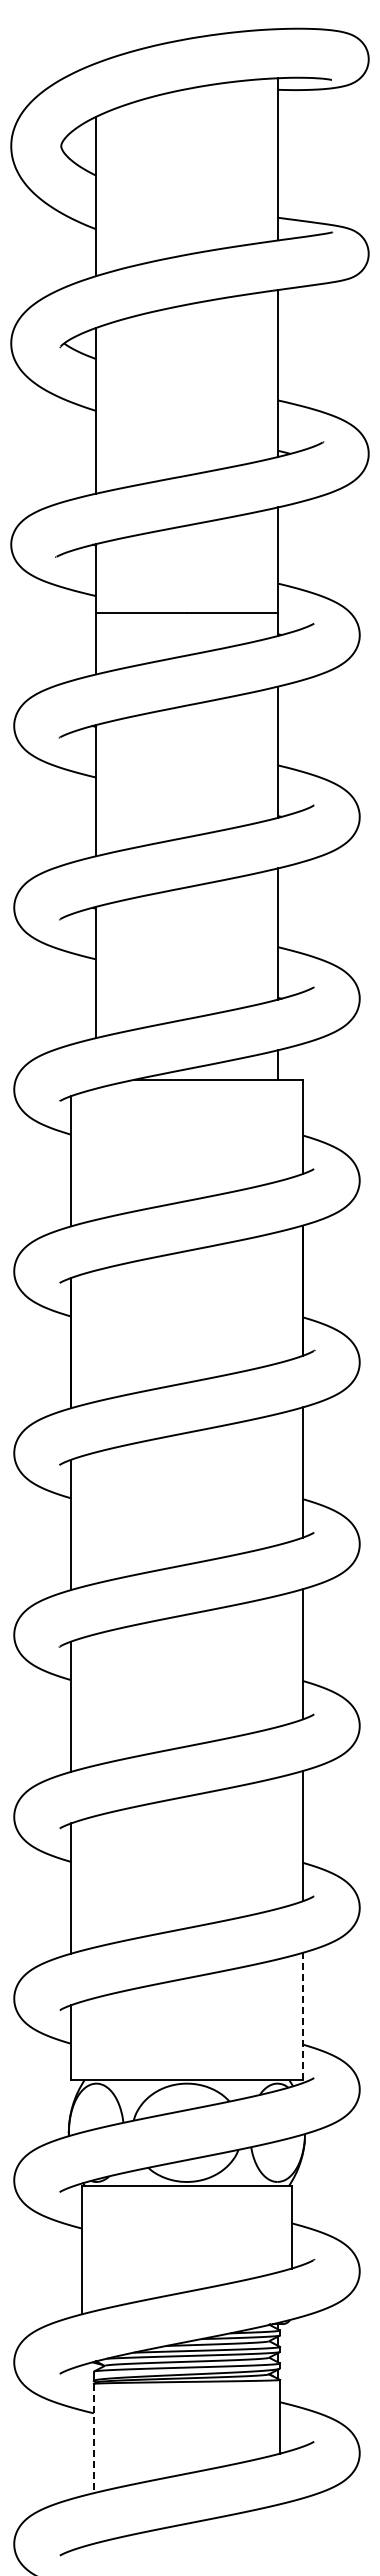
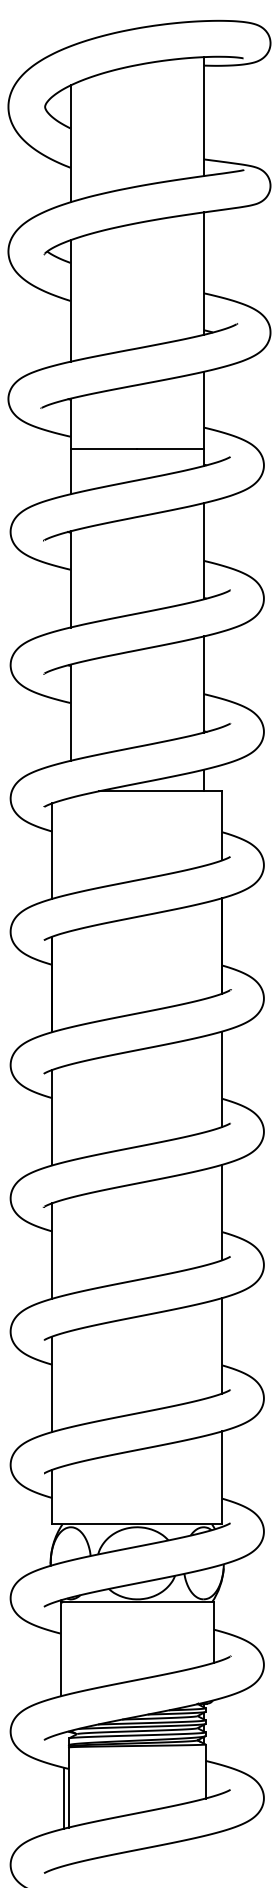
line: (302, 2015) -> (221, 1477), dashed -> solid
line: (93, 2438) -> (68, 1787), dashed -> solid
line: (87, 2452) -> (64, 1797), added

